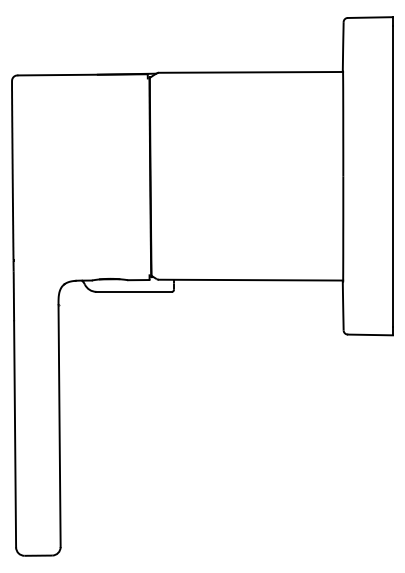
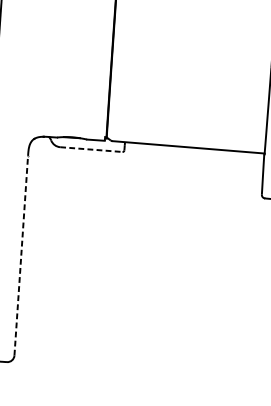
line: (134, 291) -> (91, 149), solid -> dashed
line: (59, 426) -> (21, 256), solid -> dashed

